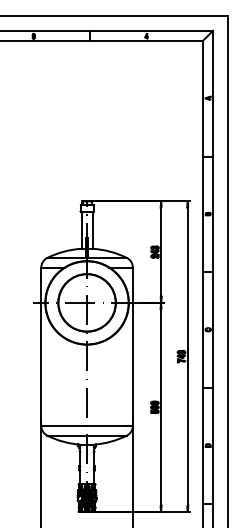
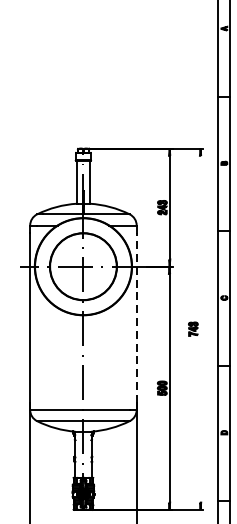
line: (132, 346) -> (136, 317), solid -> dashed
line: (187, 356) -> (200, 329), removed

